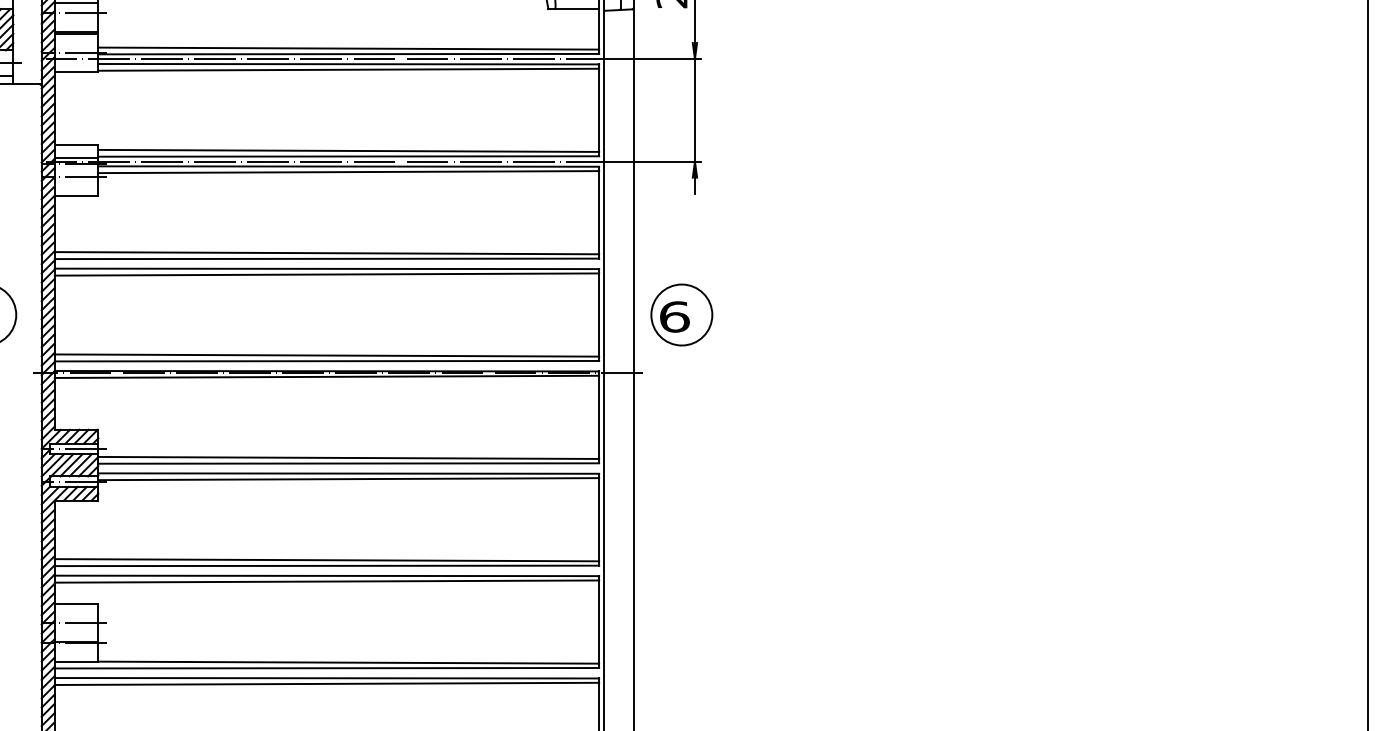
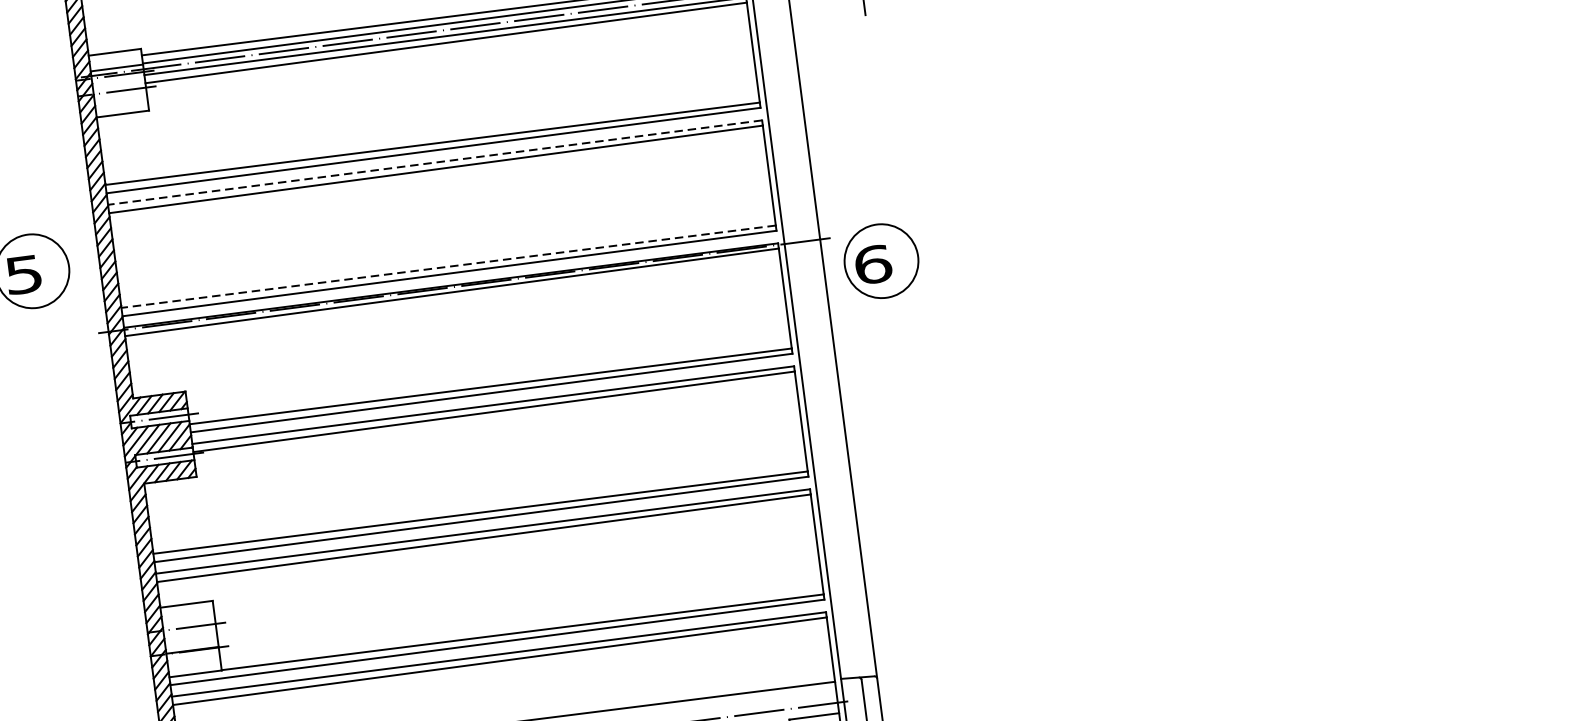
line: (326, 268) -> (434, 162), solid -> dashed
part: (681, 314) -> (880, 260), moved
line: (326, 355) -> (448, 266), solid -> dashed

